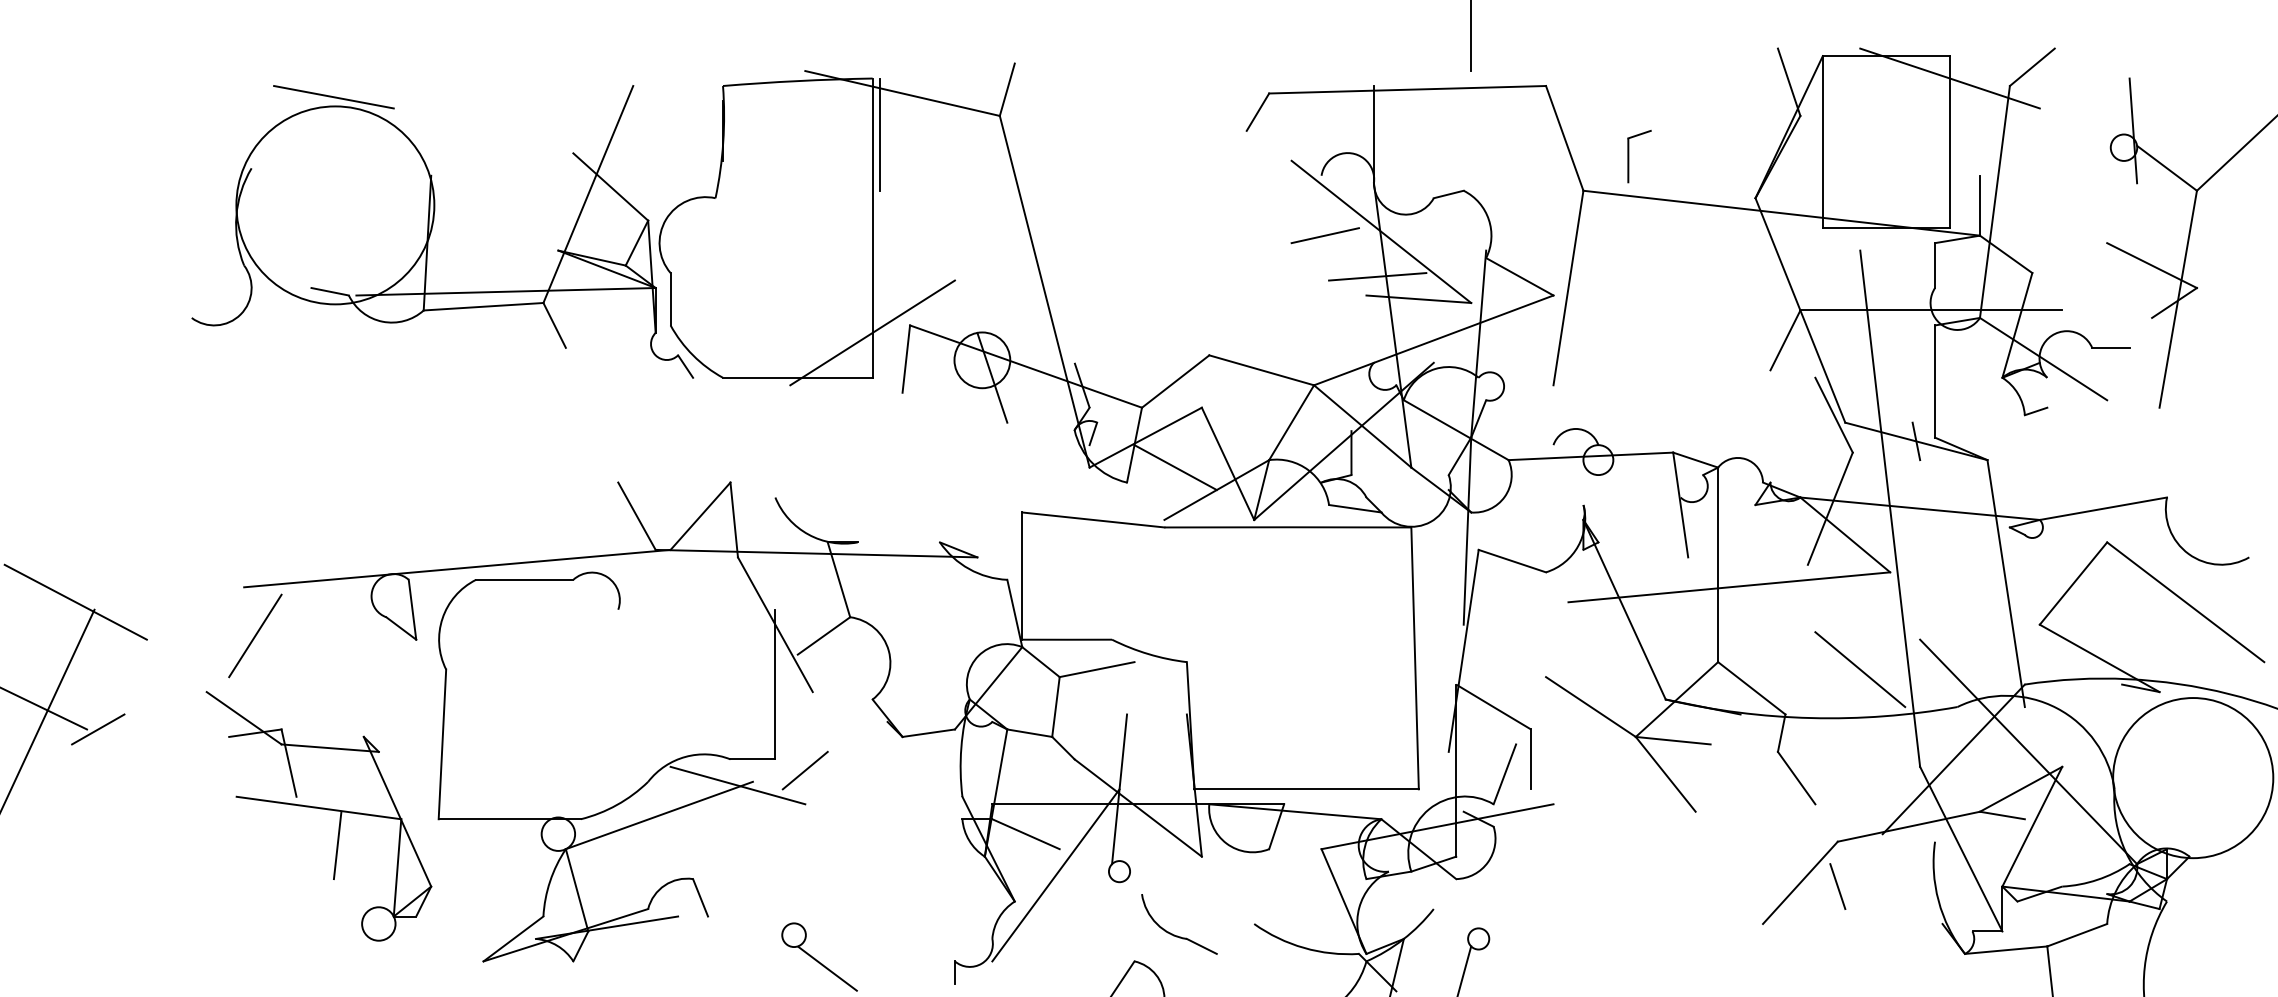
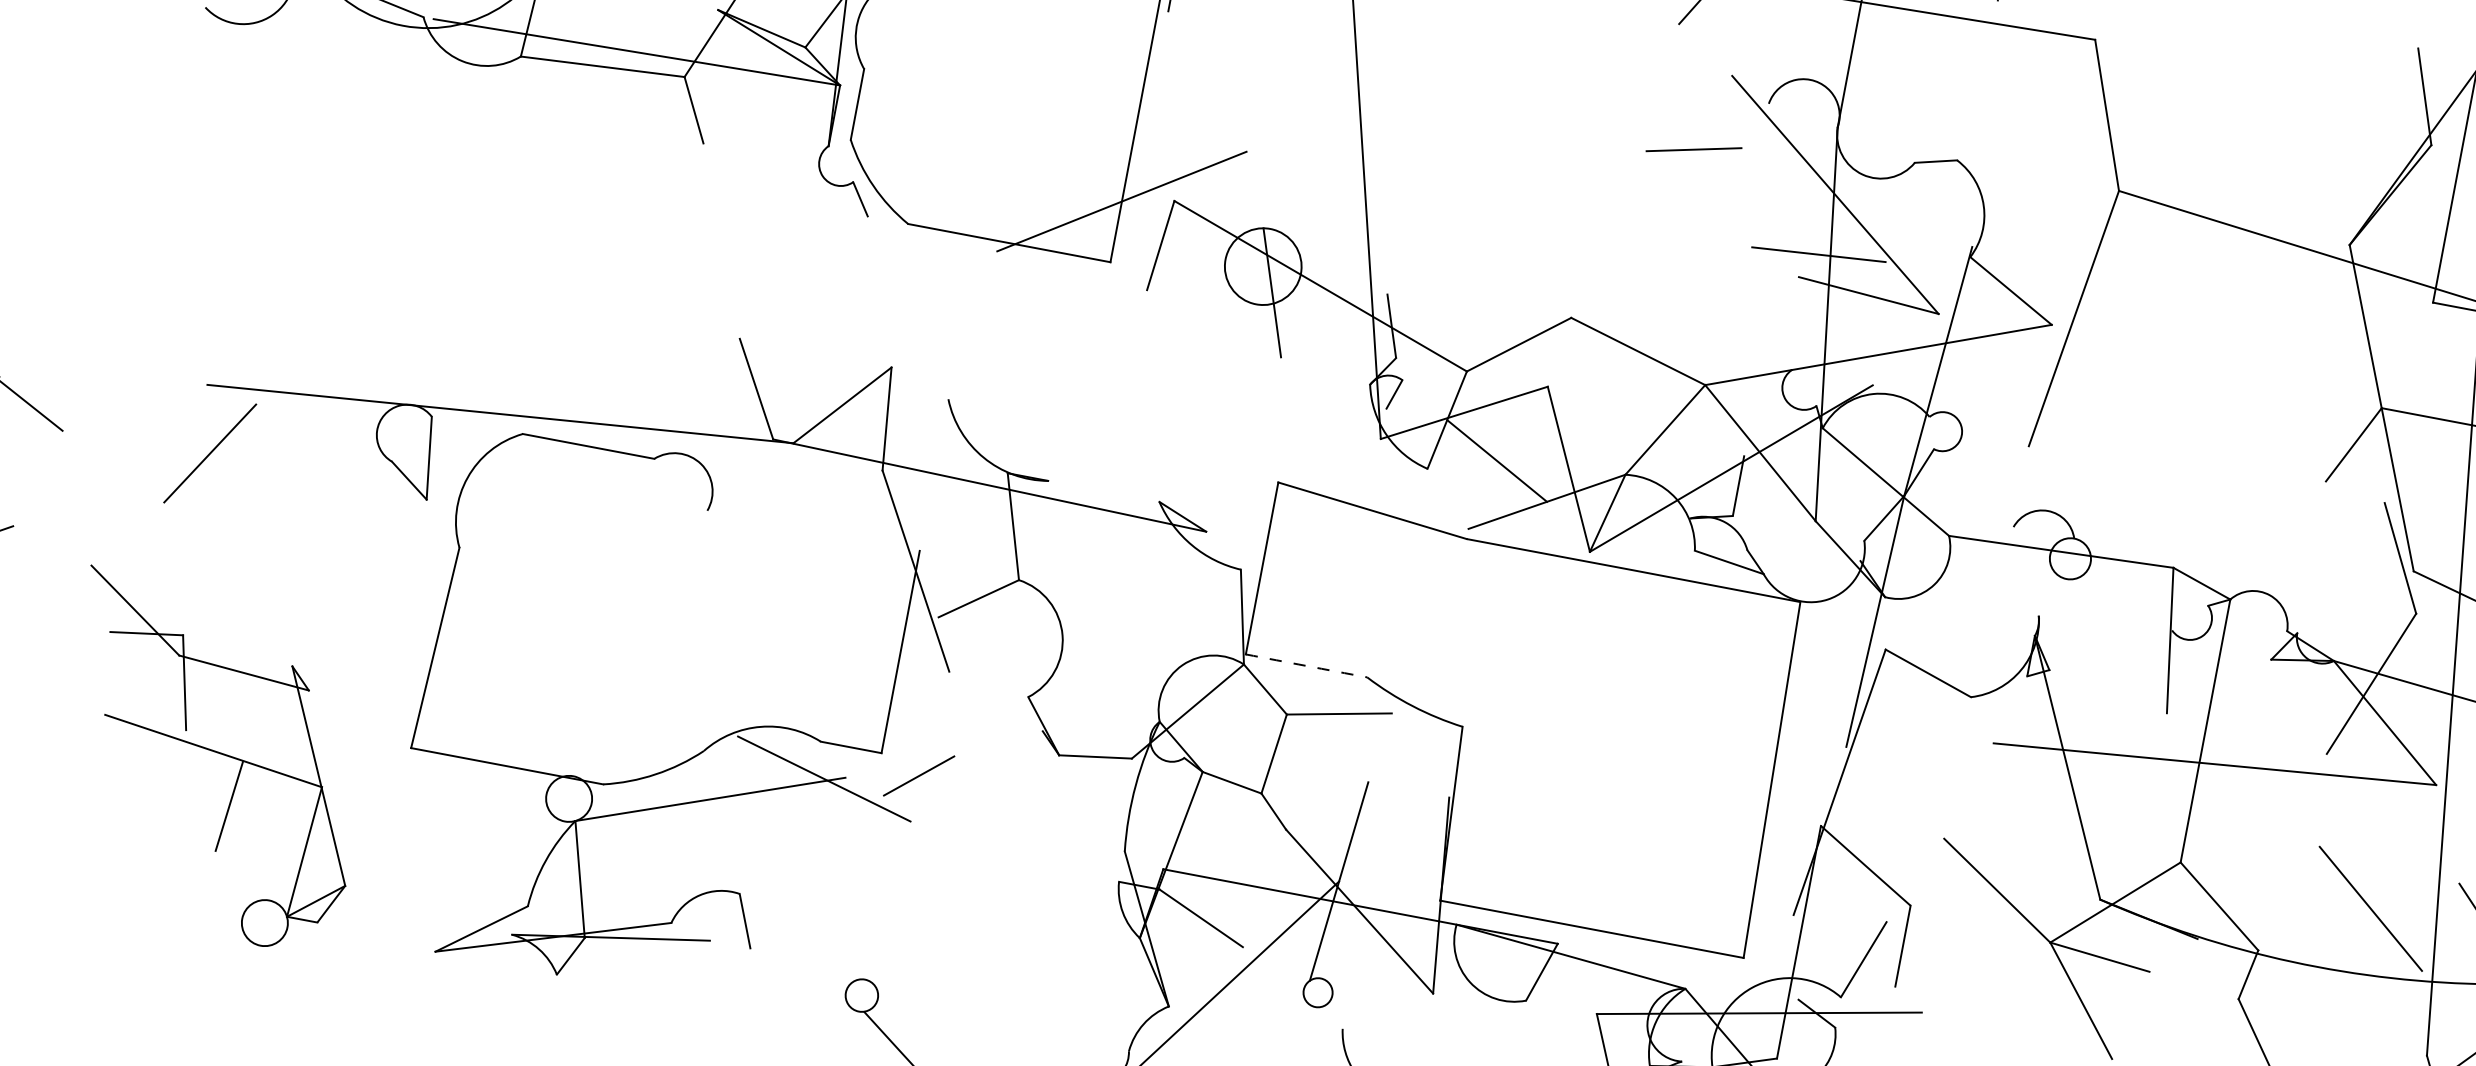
part: (1629, 156) -> (2190, 156), removed
line: (1324, 235) -> (1692, 149), moved
arc: (1067, 639) -> (1307, 665), solid -> dashed
part: (320, 809) -> (215, 753), moved

